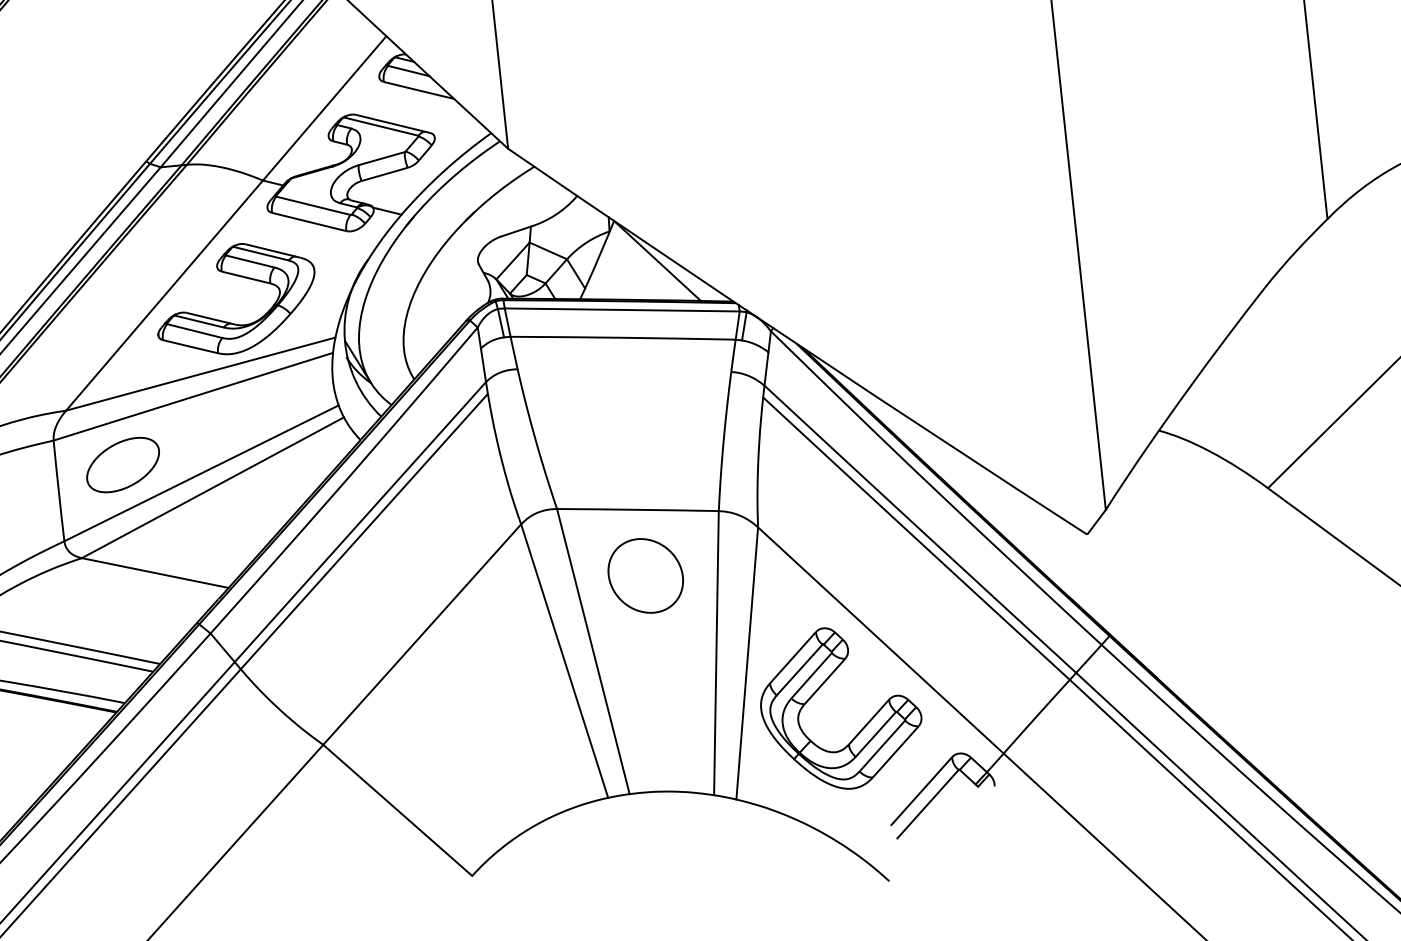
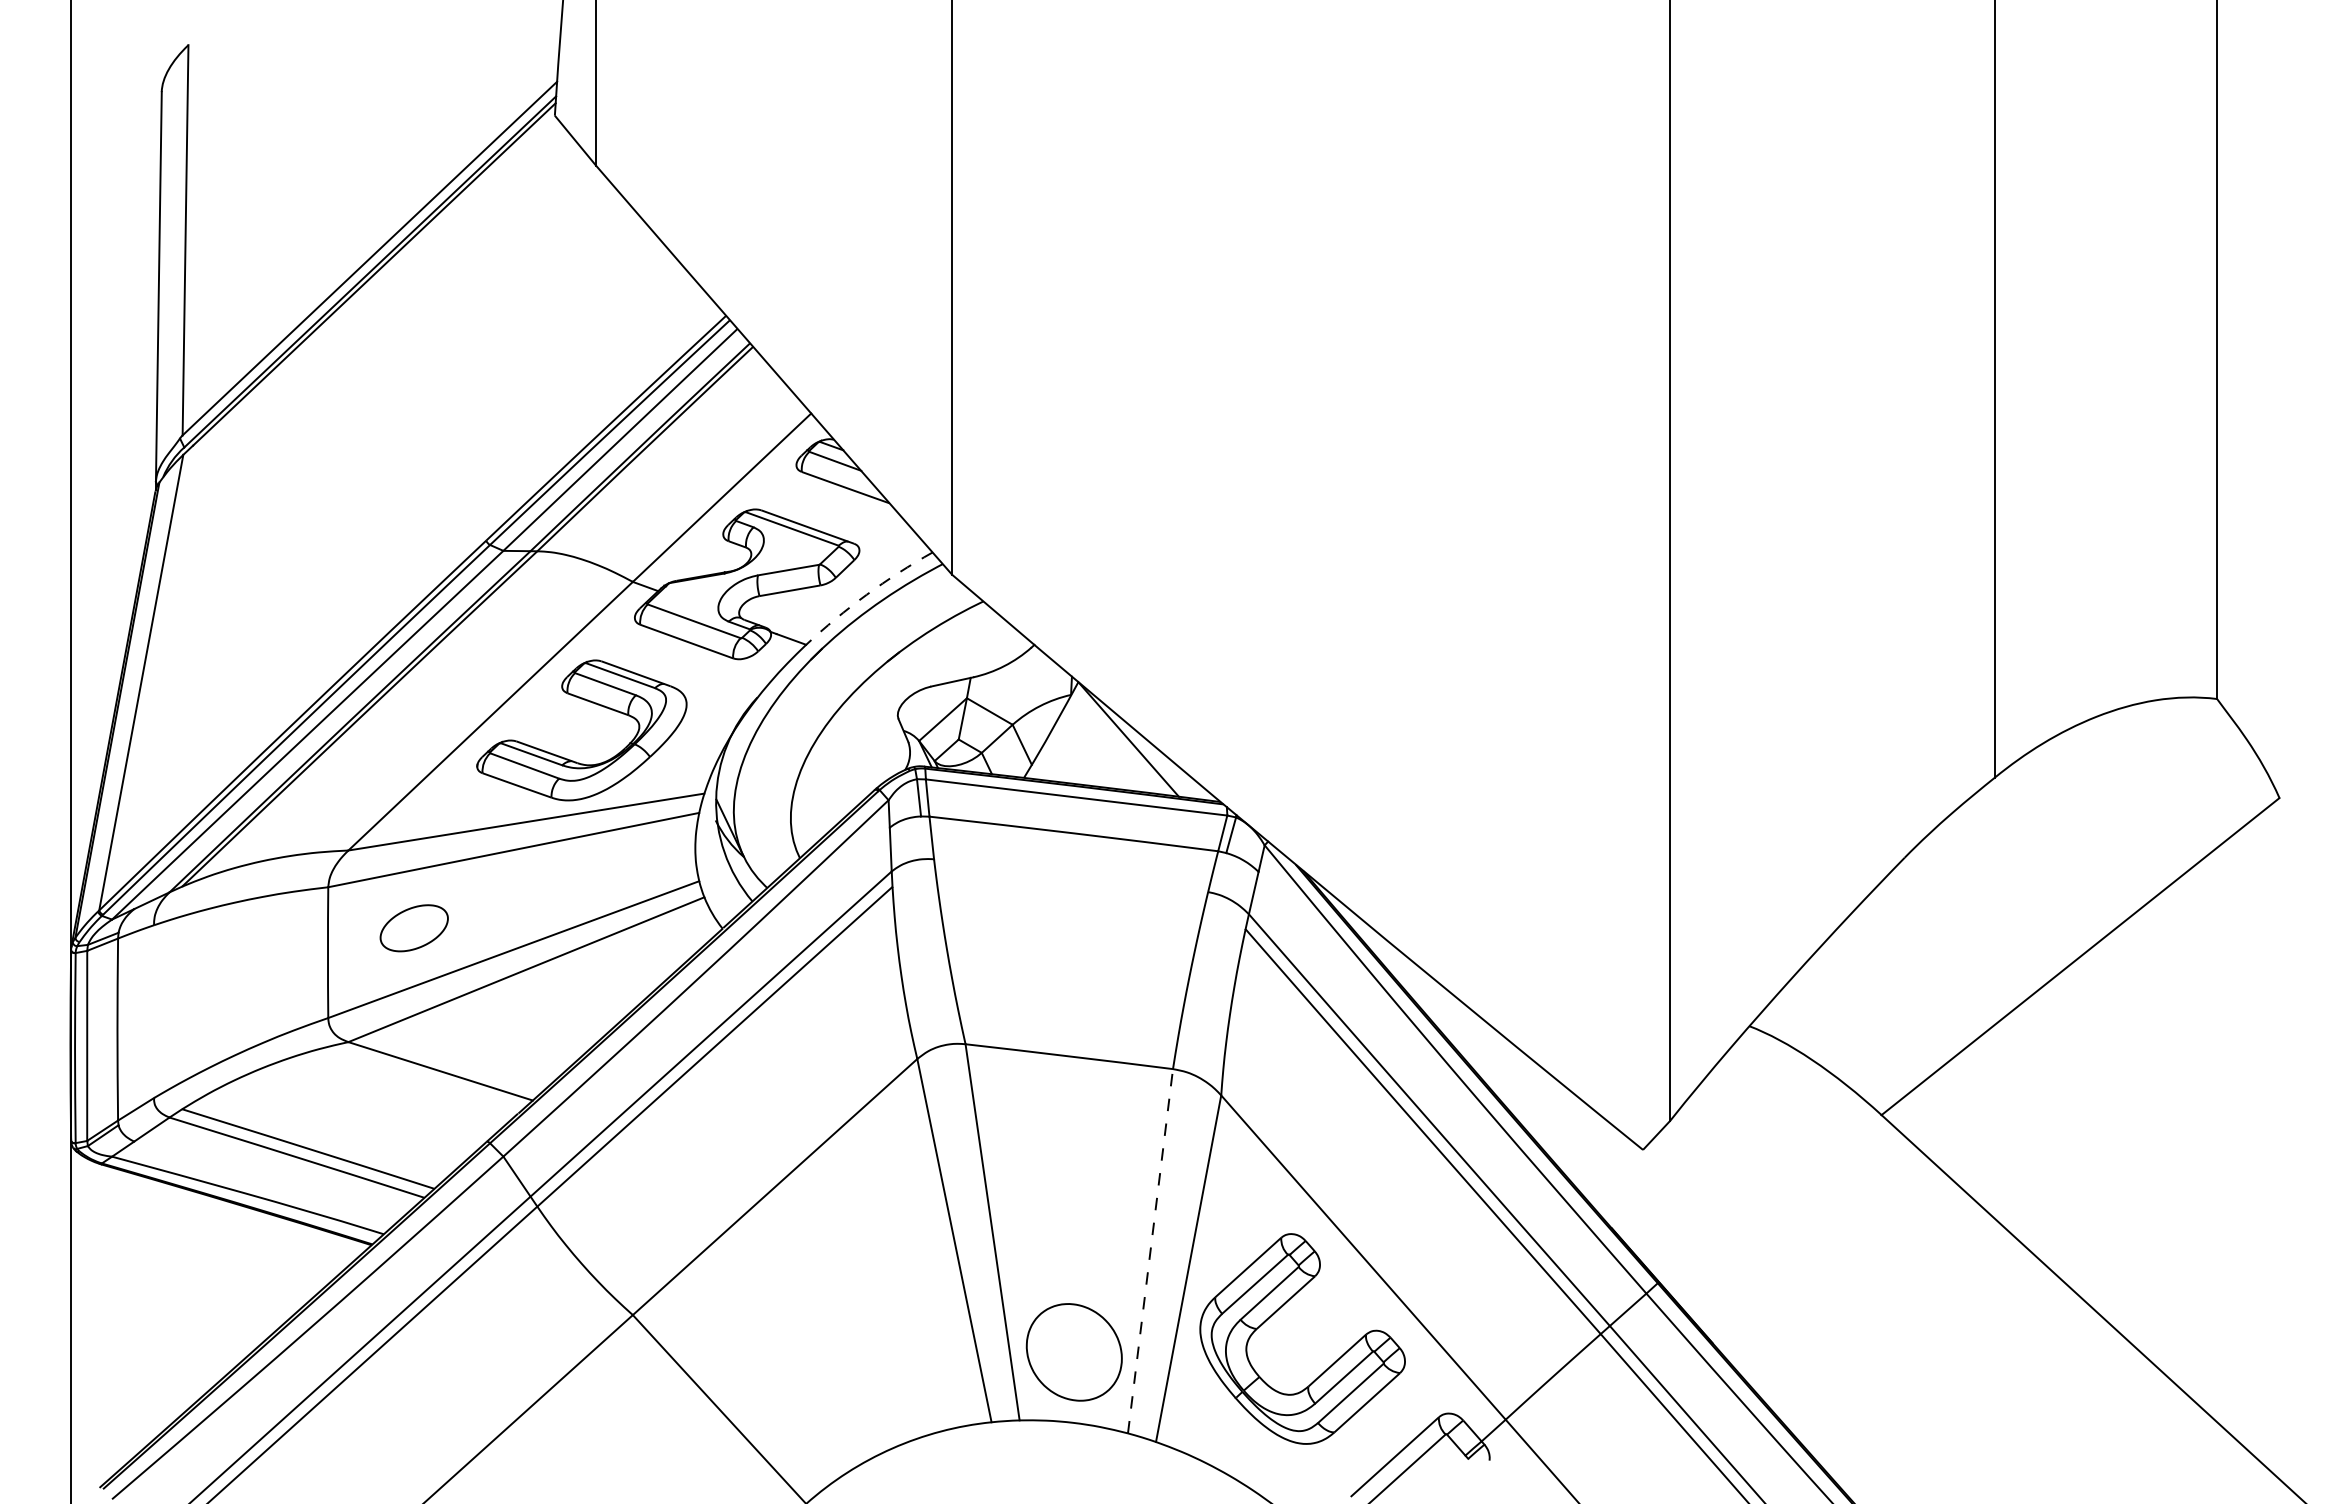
arc: (443, 170) -> (866, 594), solid -> dashed
part: (123, 465) -> (414, 928), size x0.7
part: (645, 576) -> (1073, 1352), moved
line: (716, 653) -> (1150, 1251), solid -> dashed

